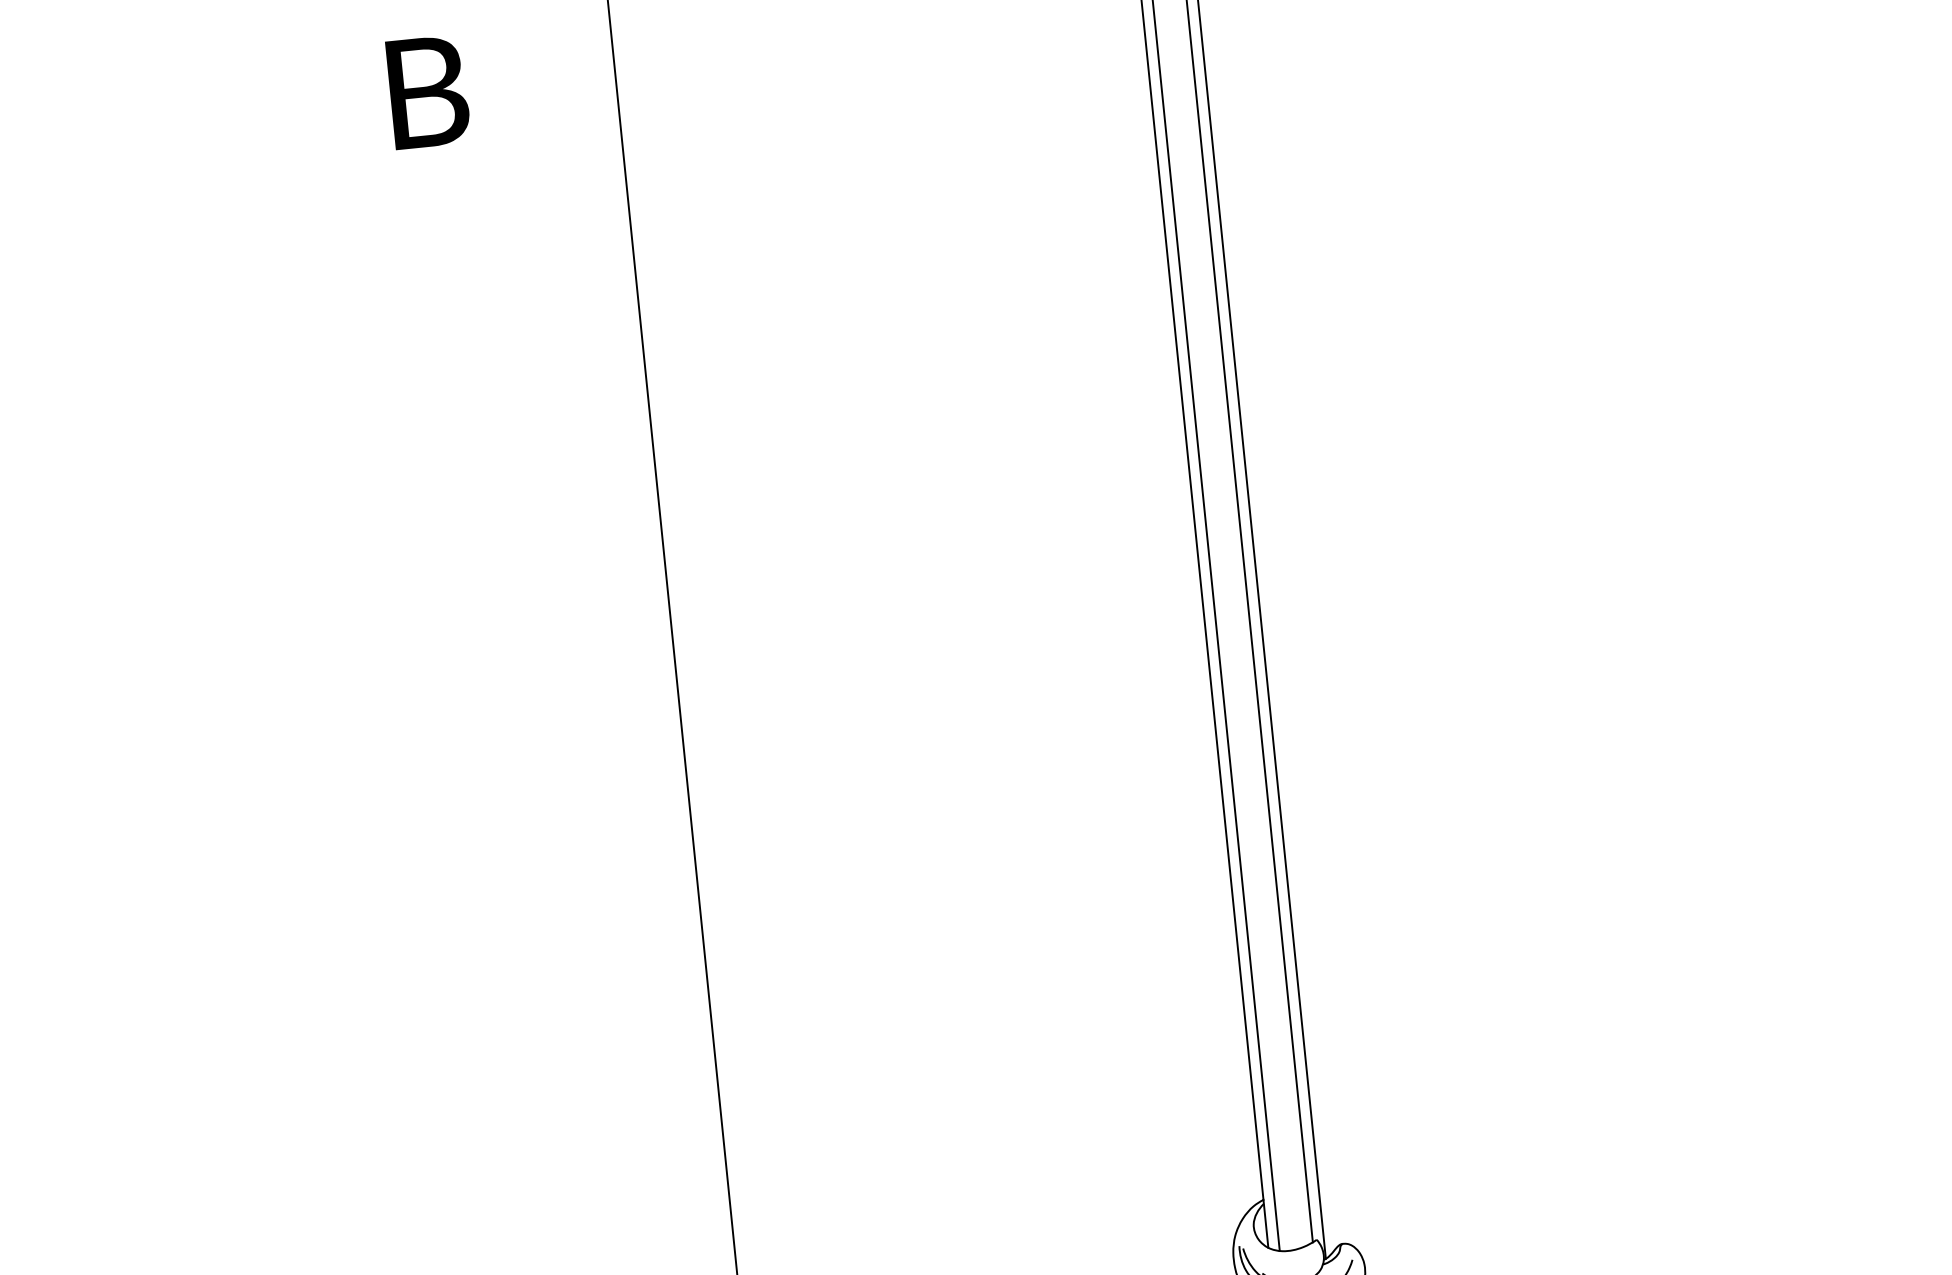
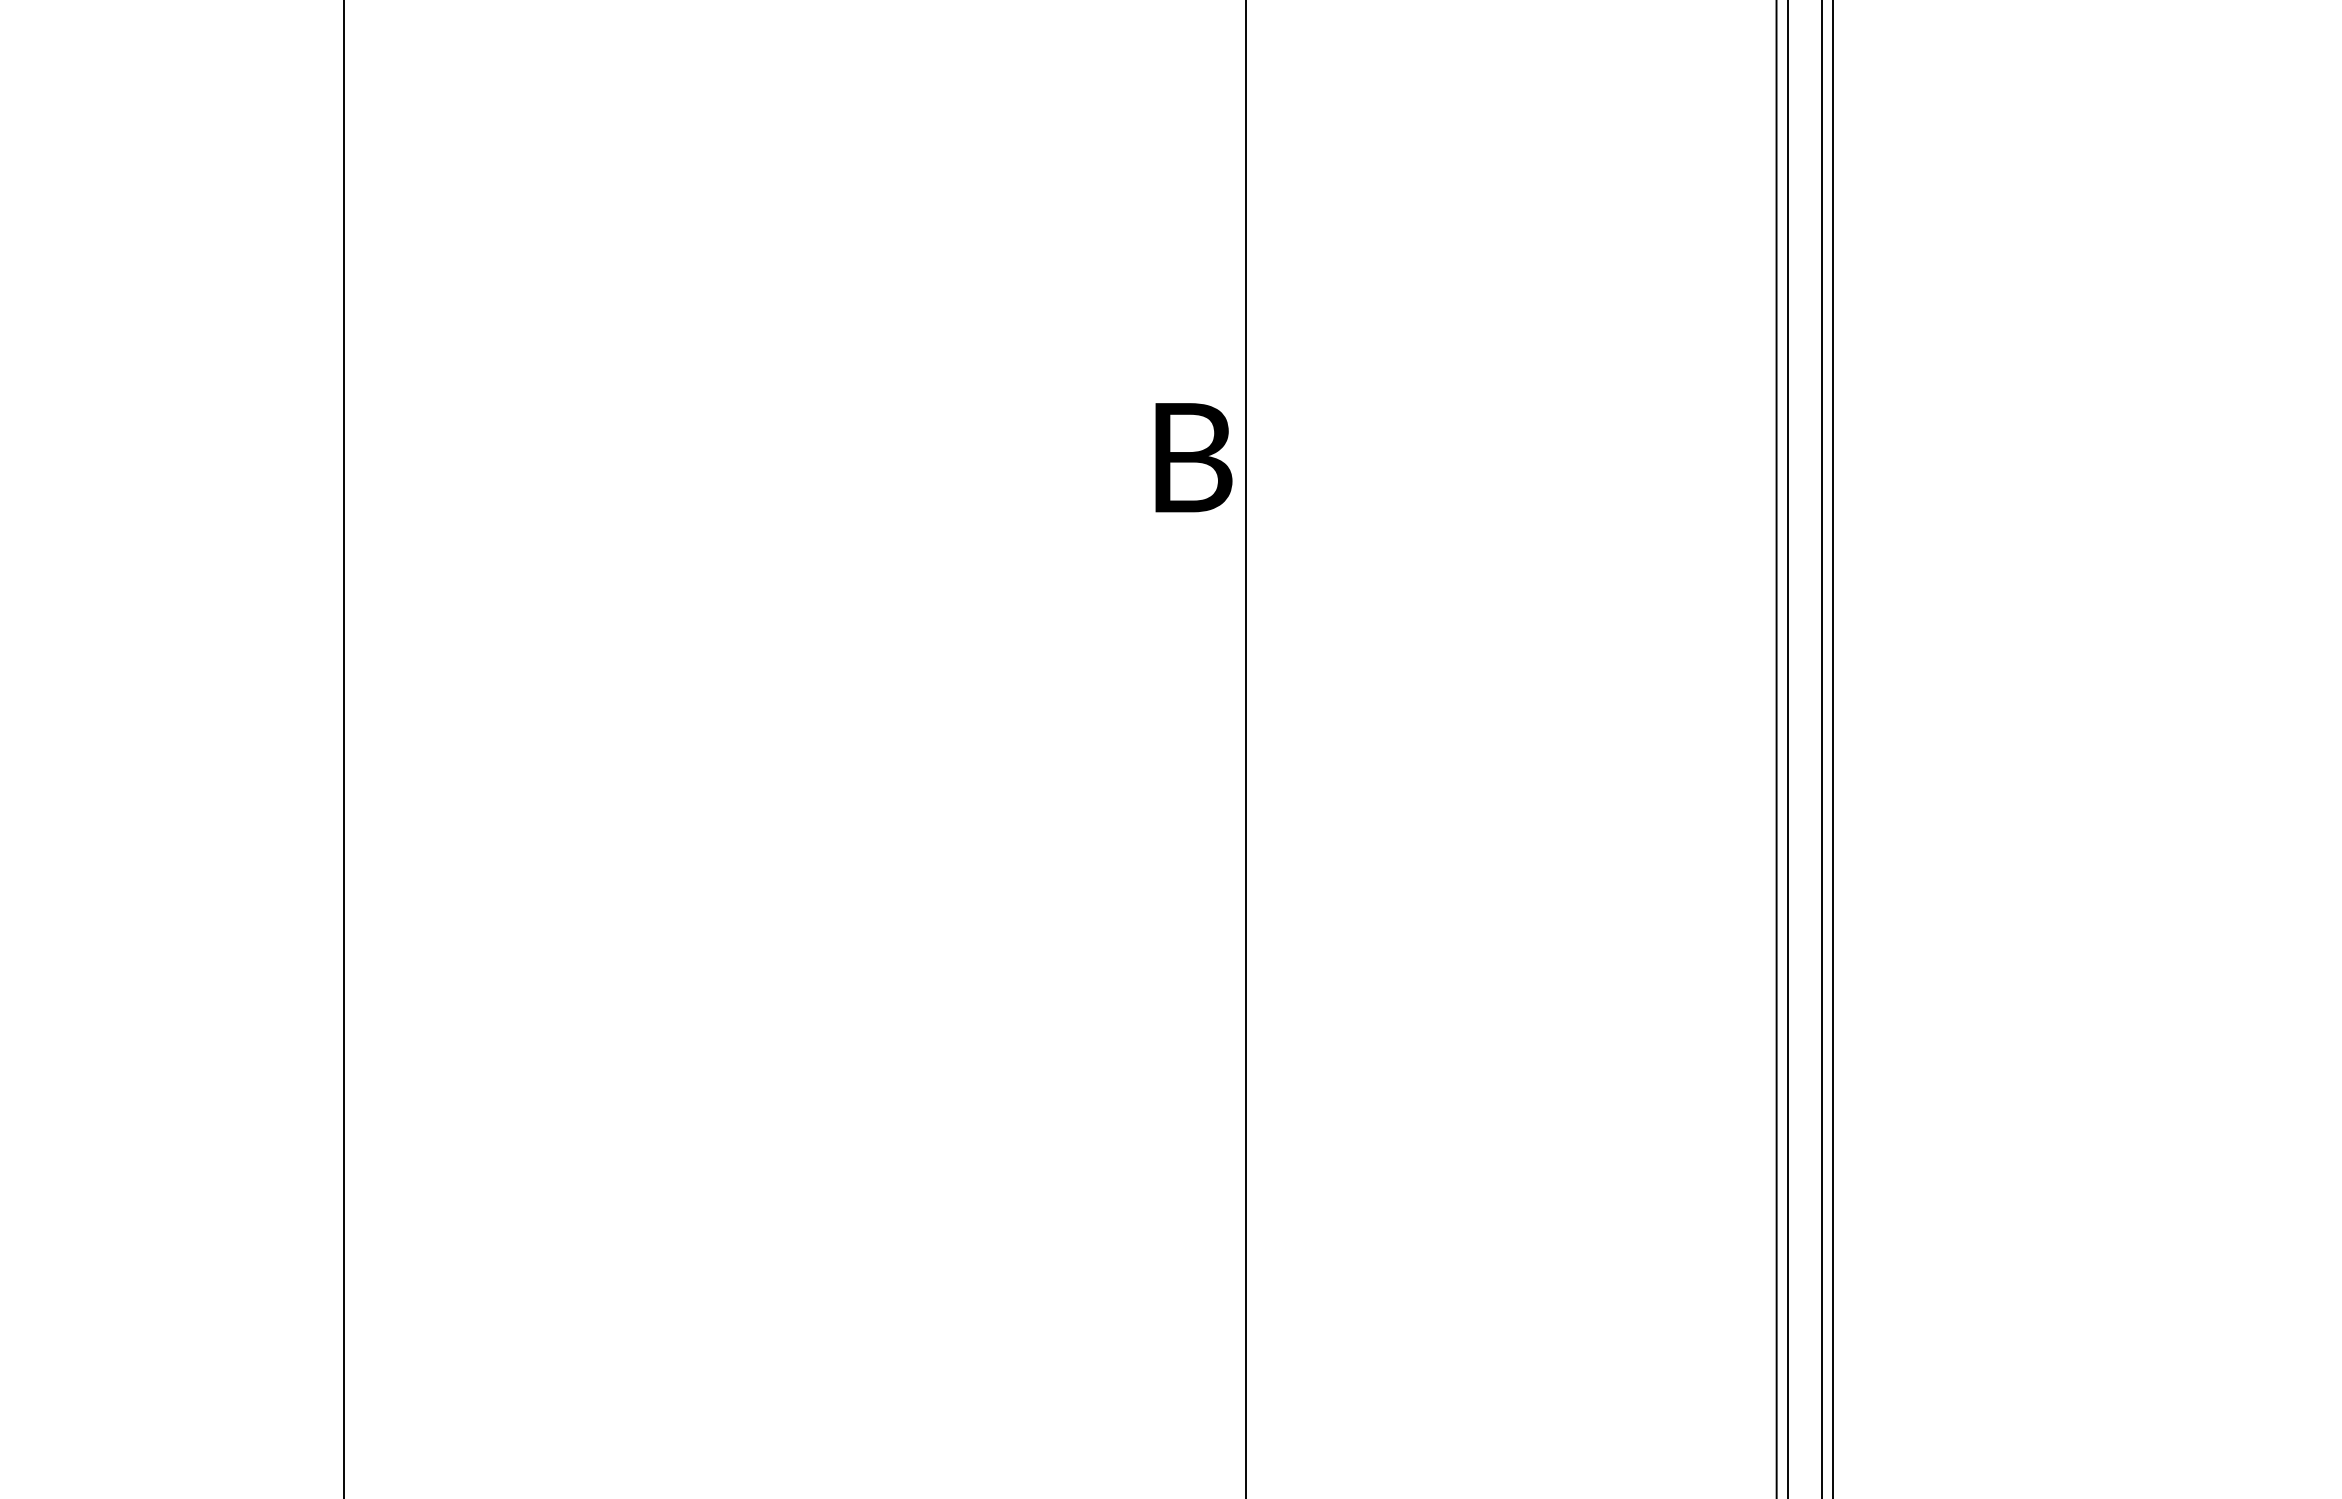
text: (428, 91) -> (1193, 457), moved

